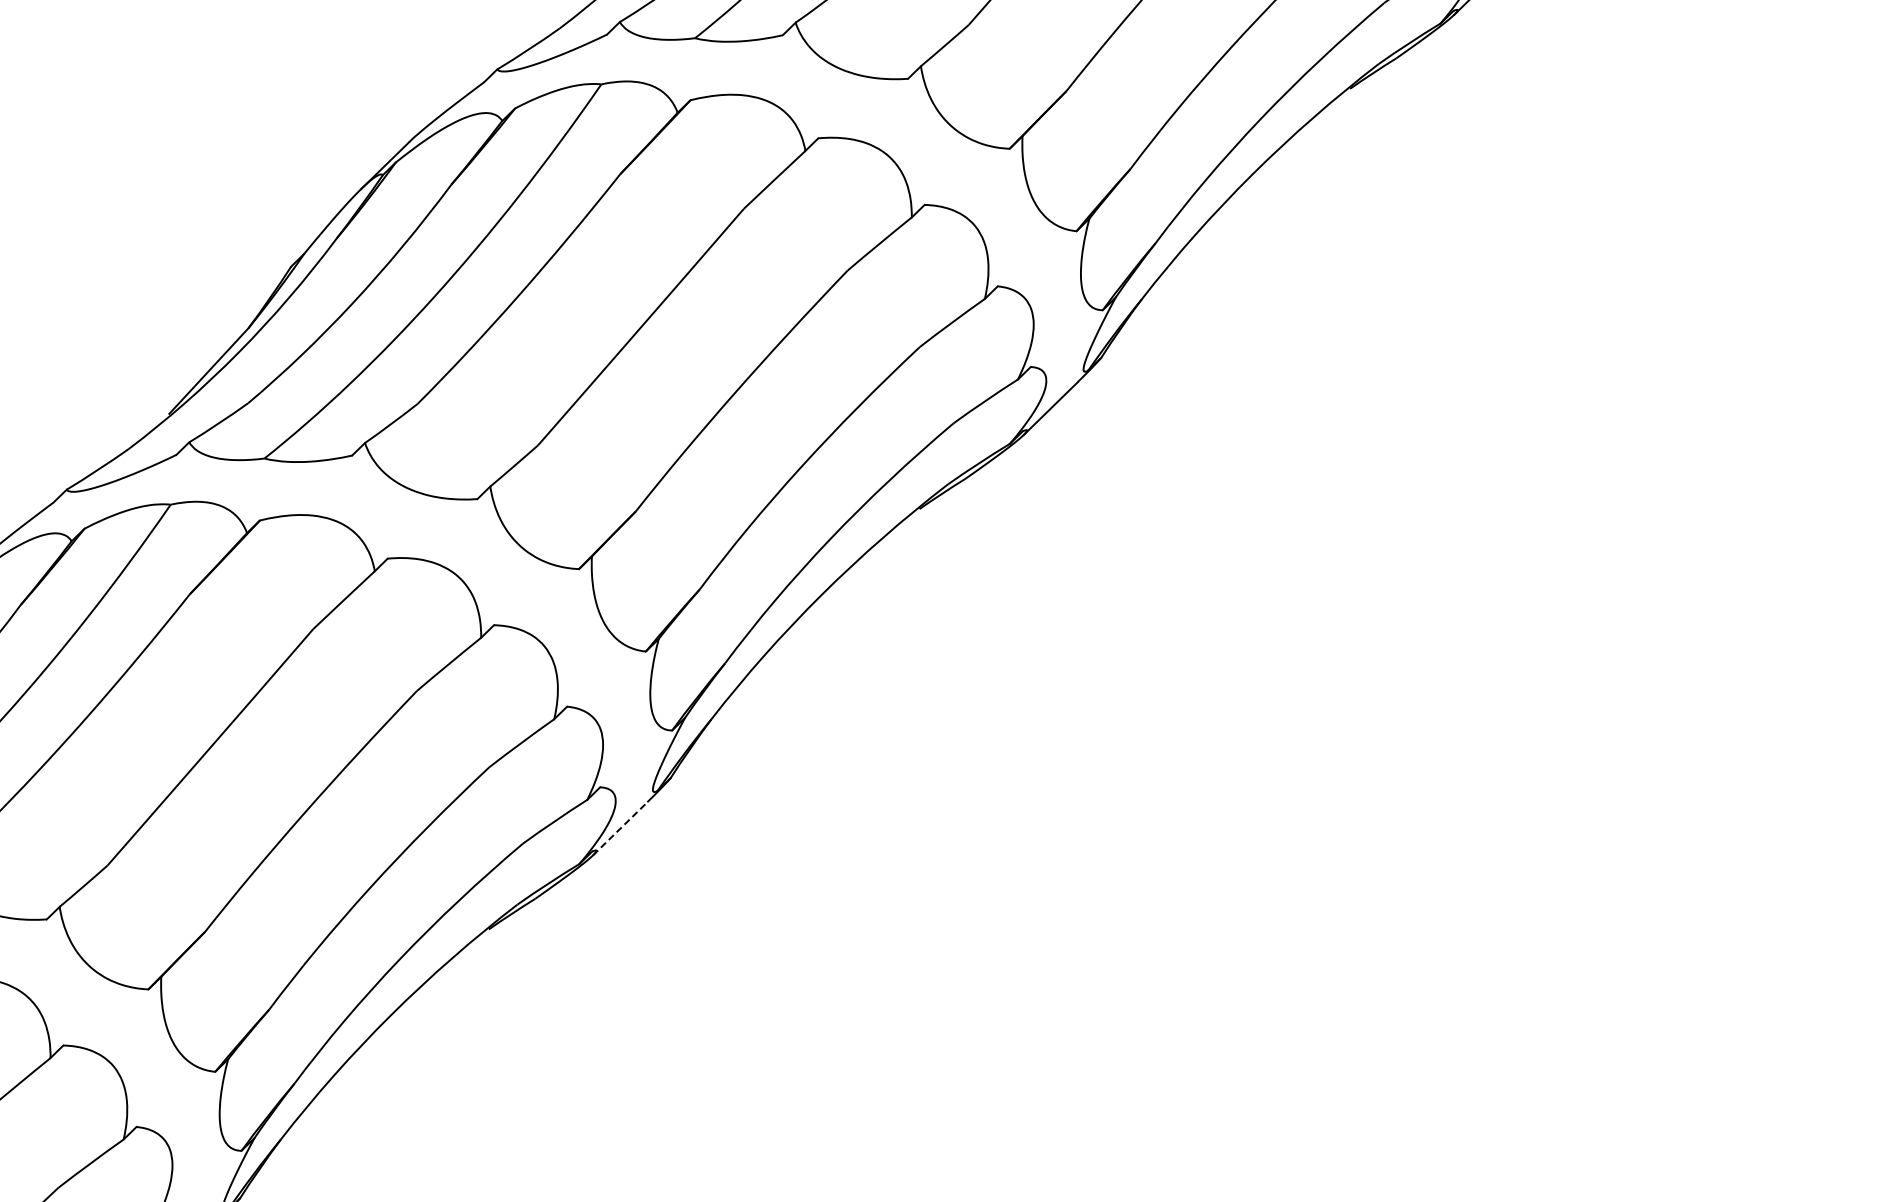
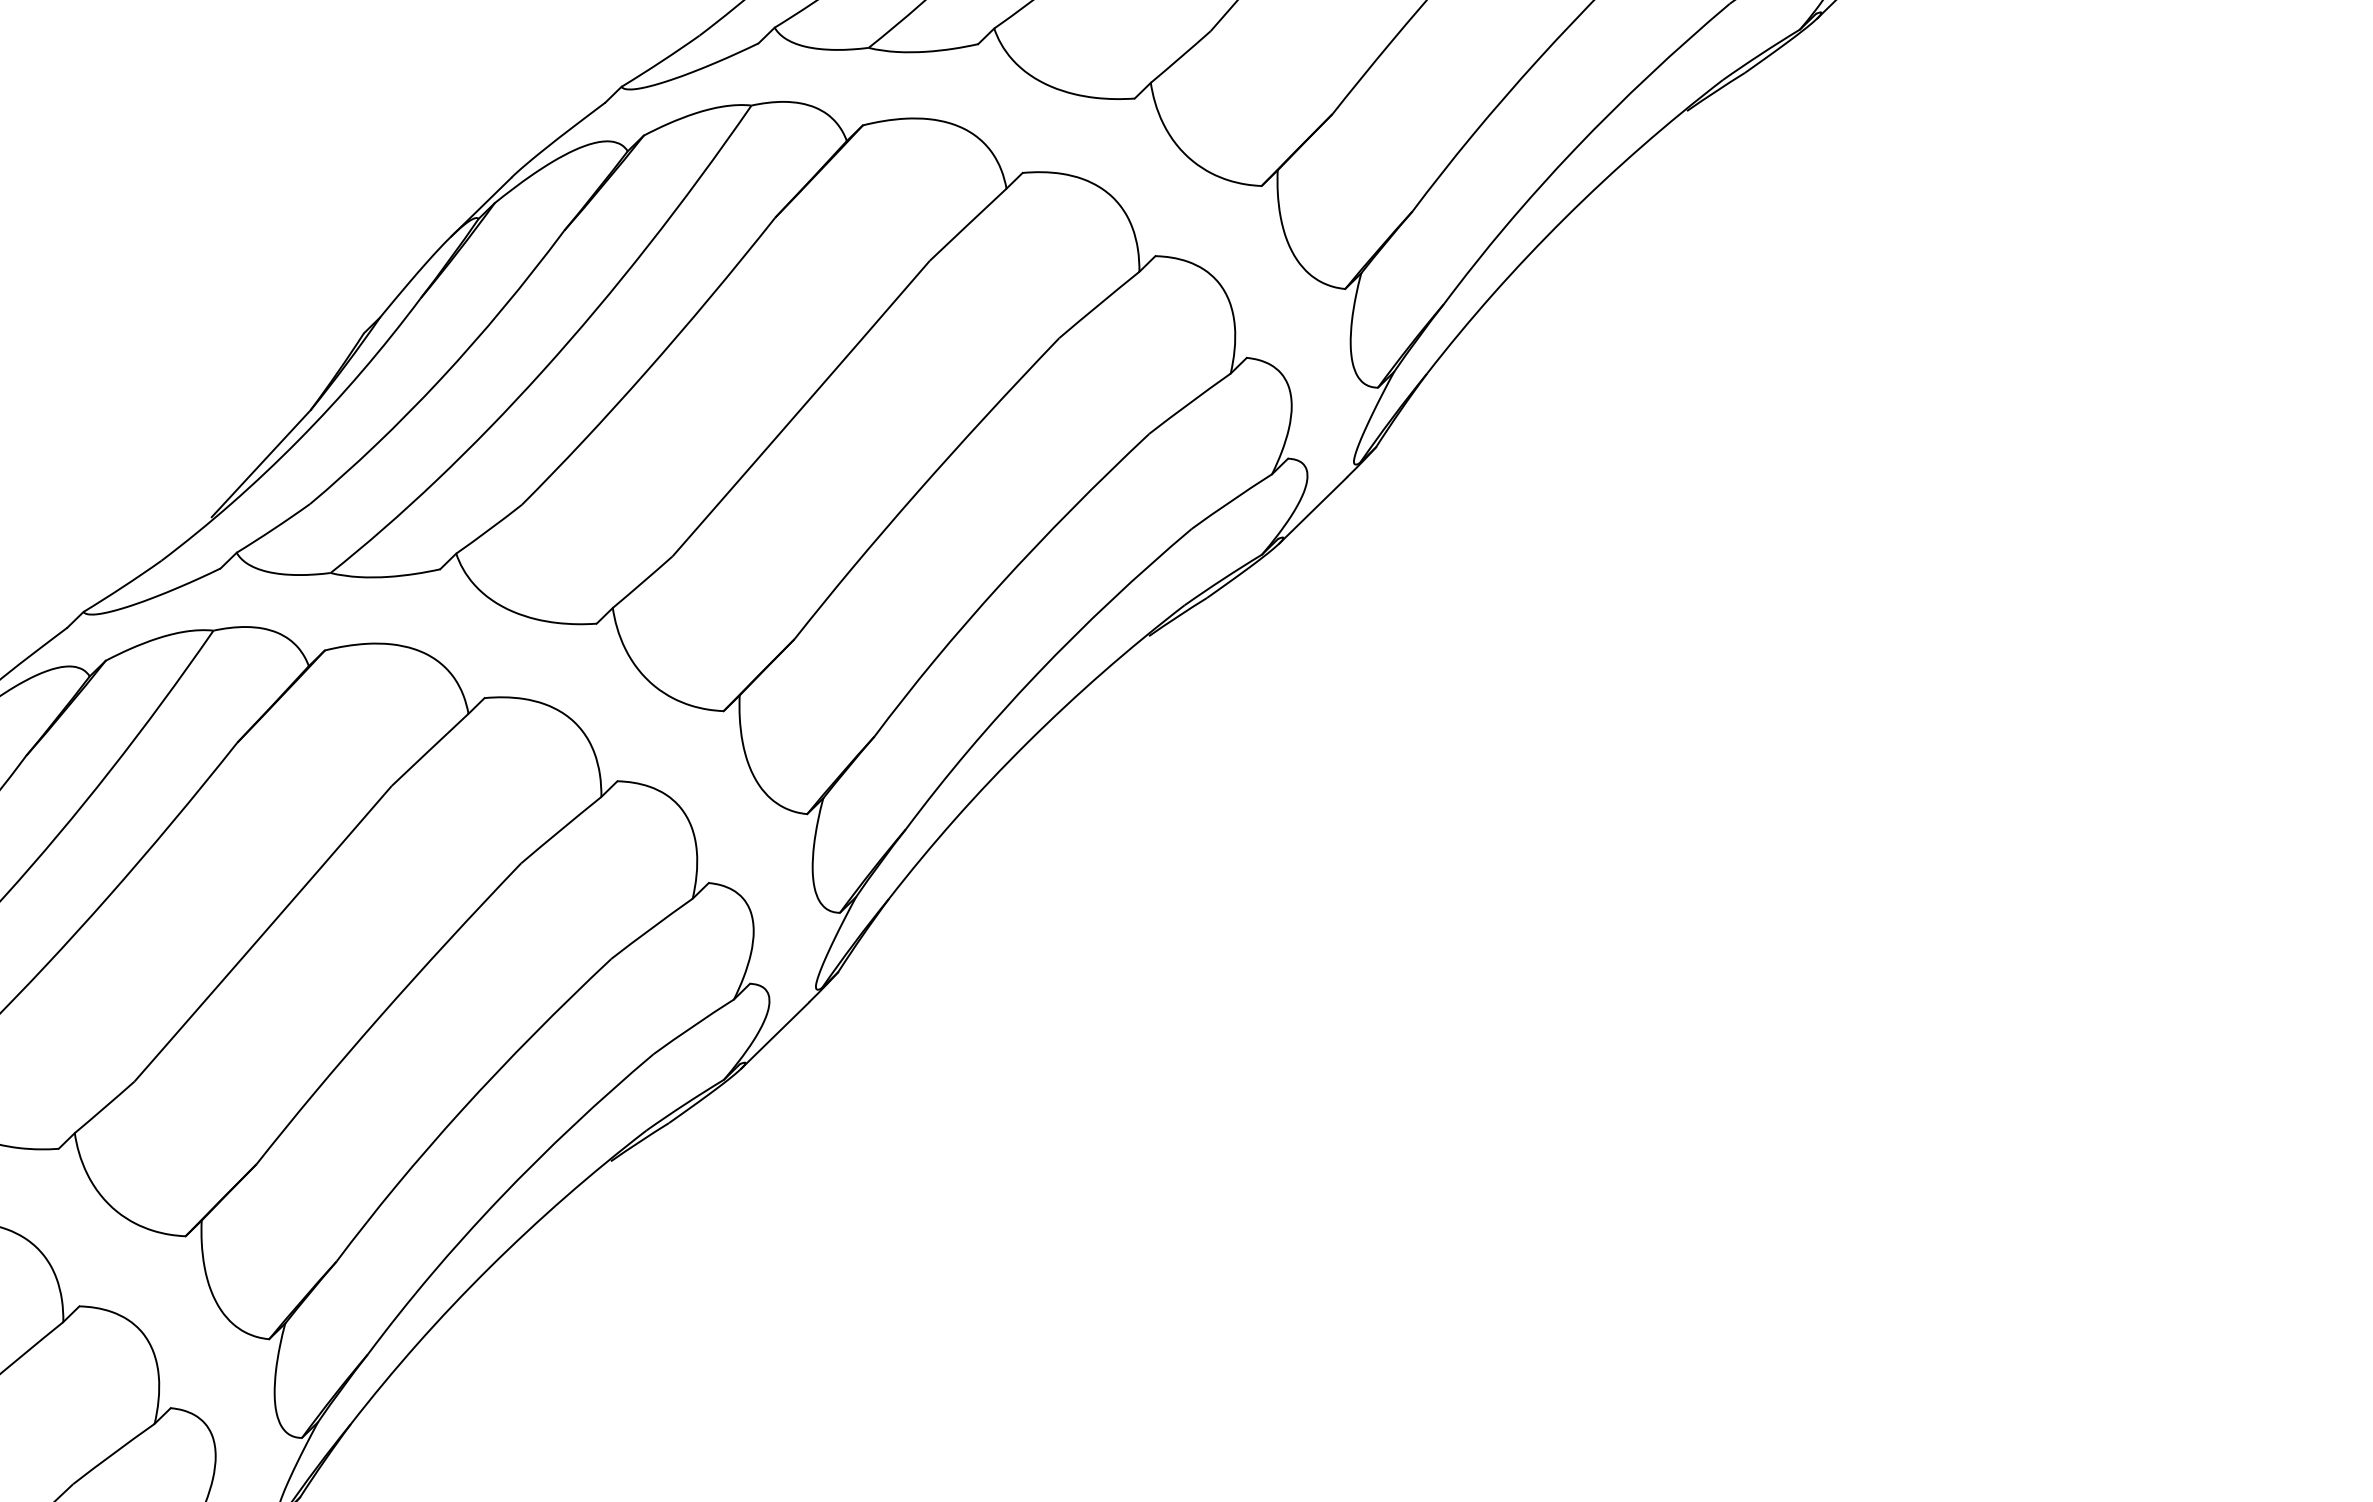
line: (620, 828) -> (775, 1035), dashed -> solid

